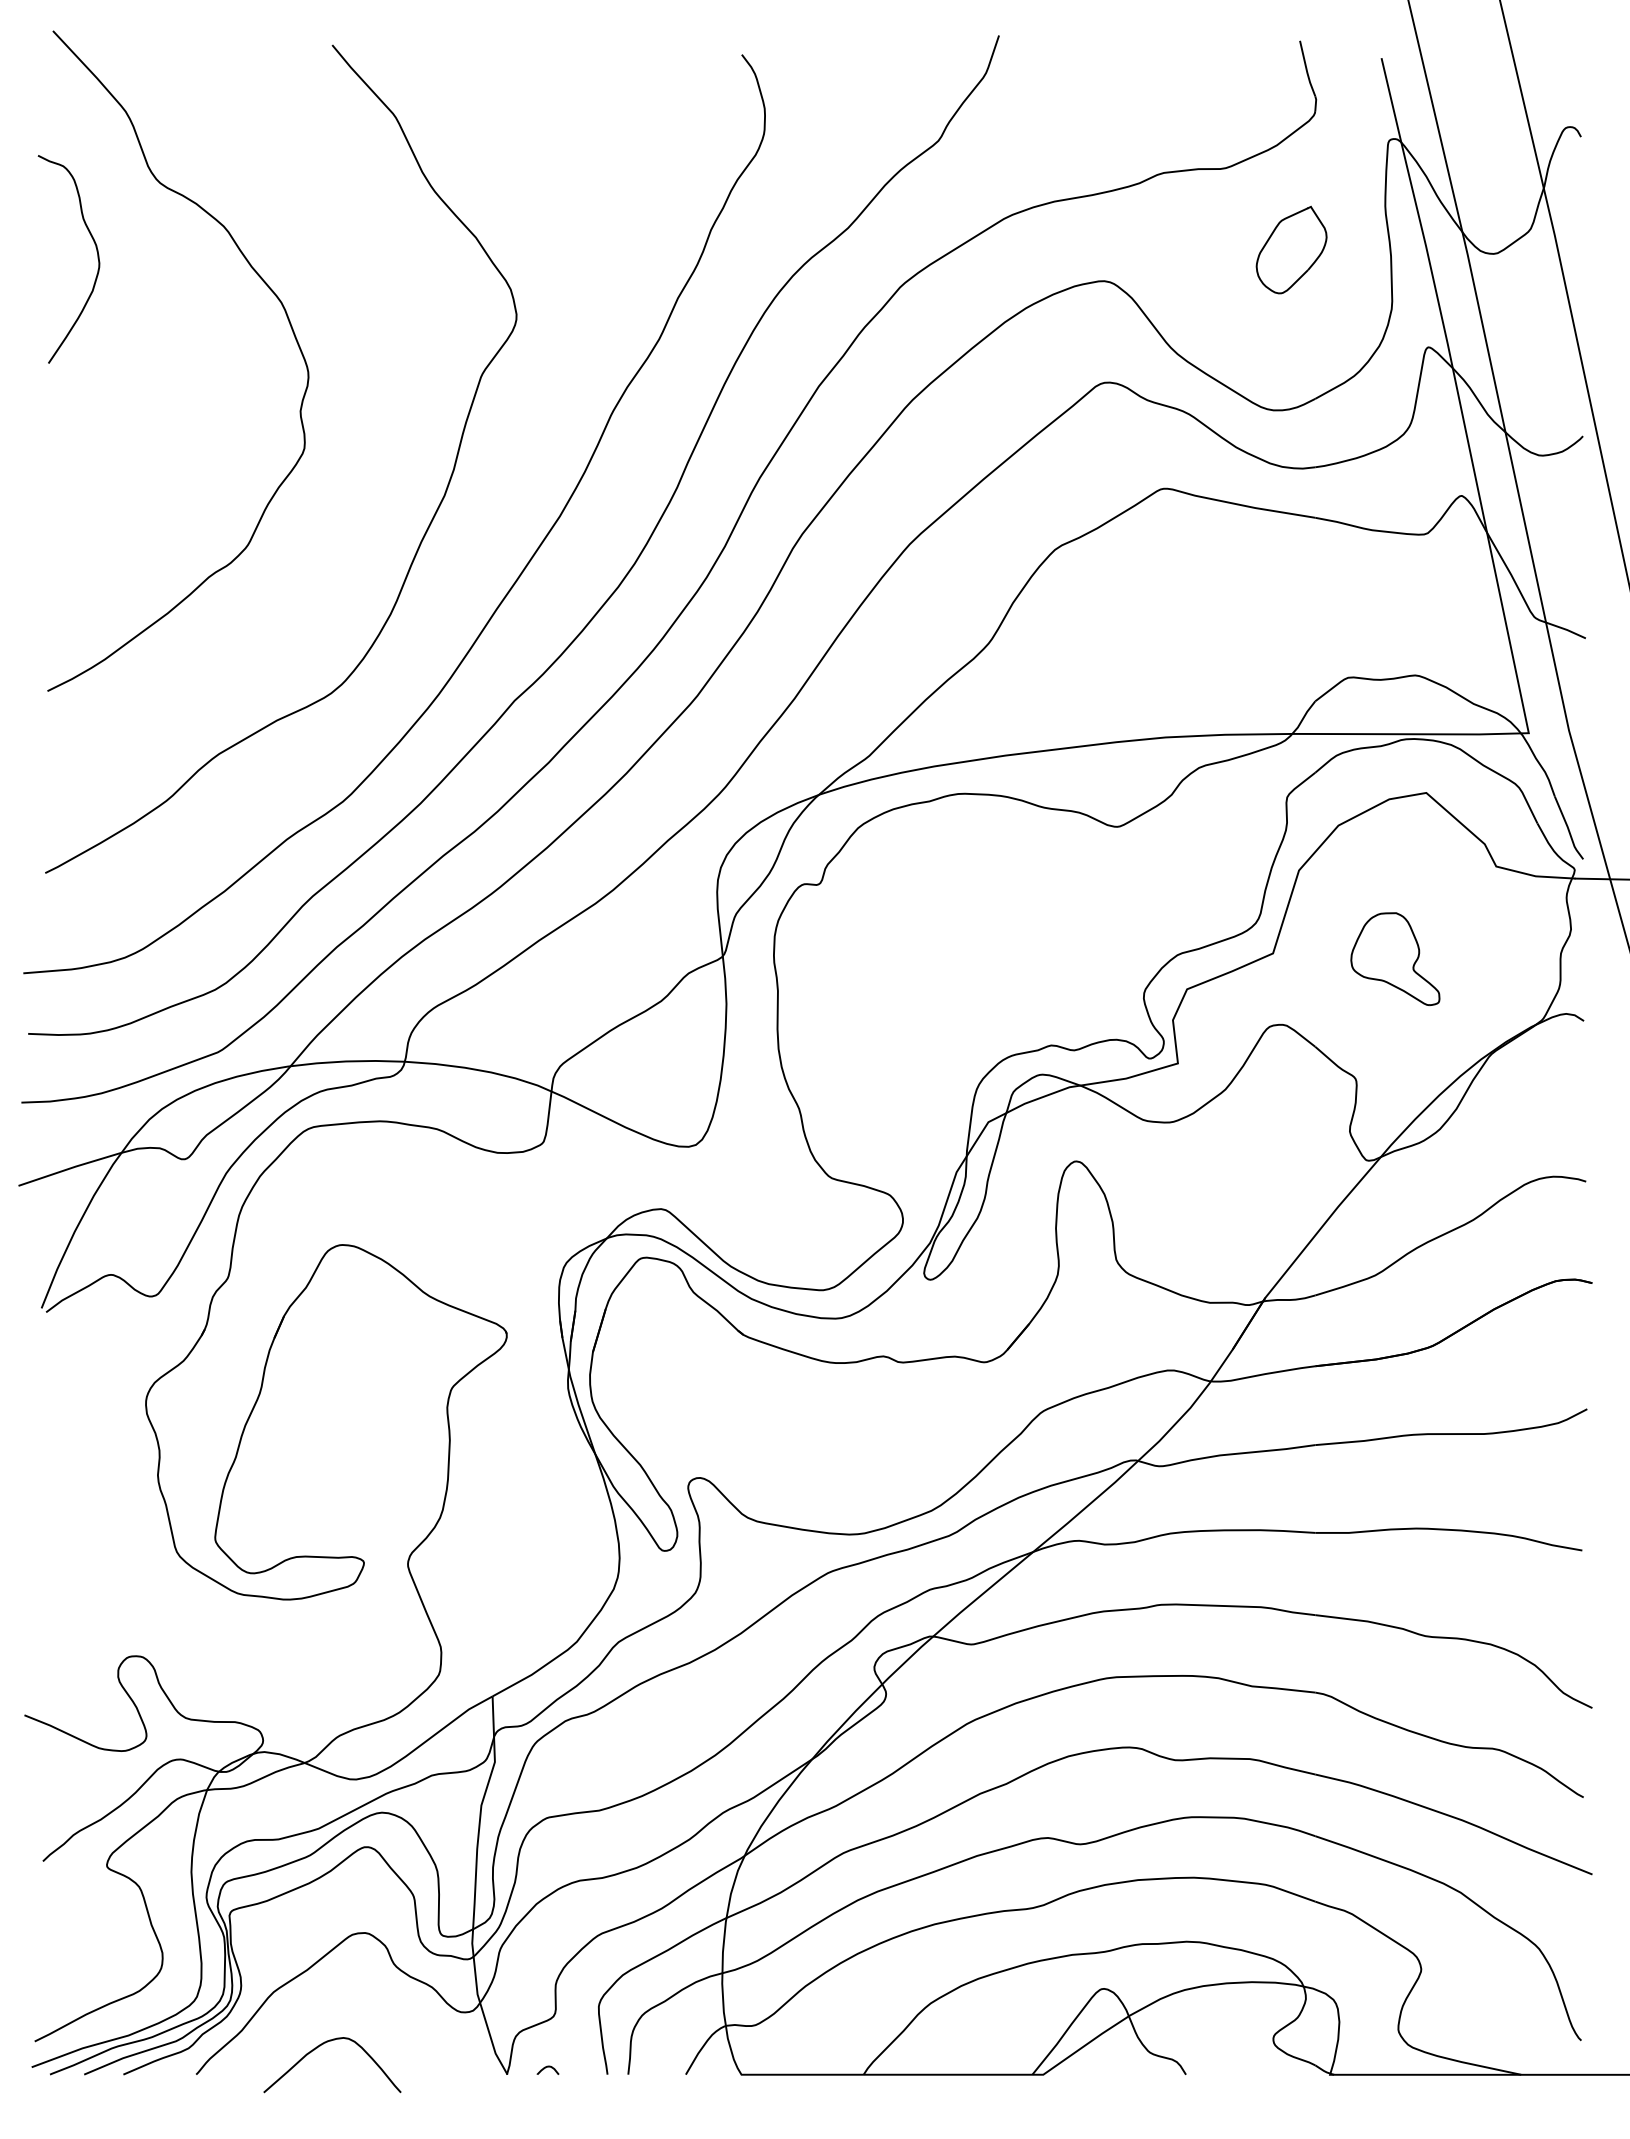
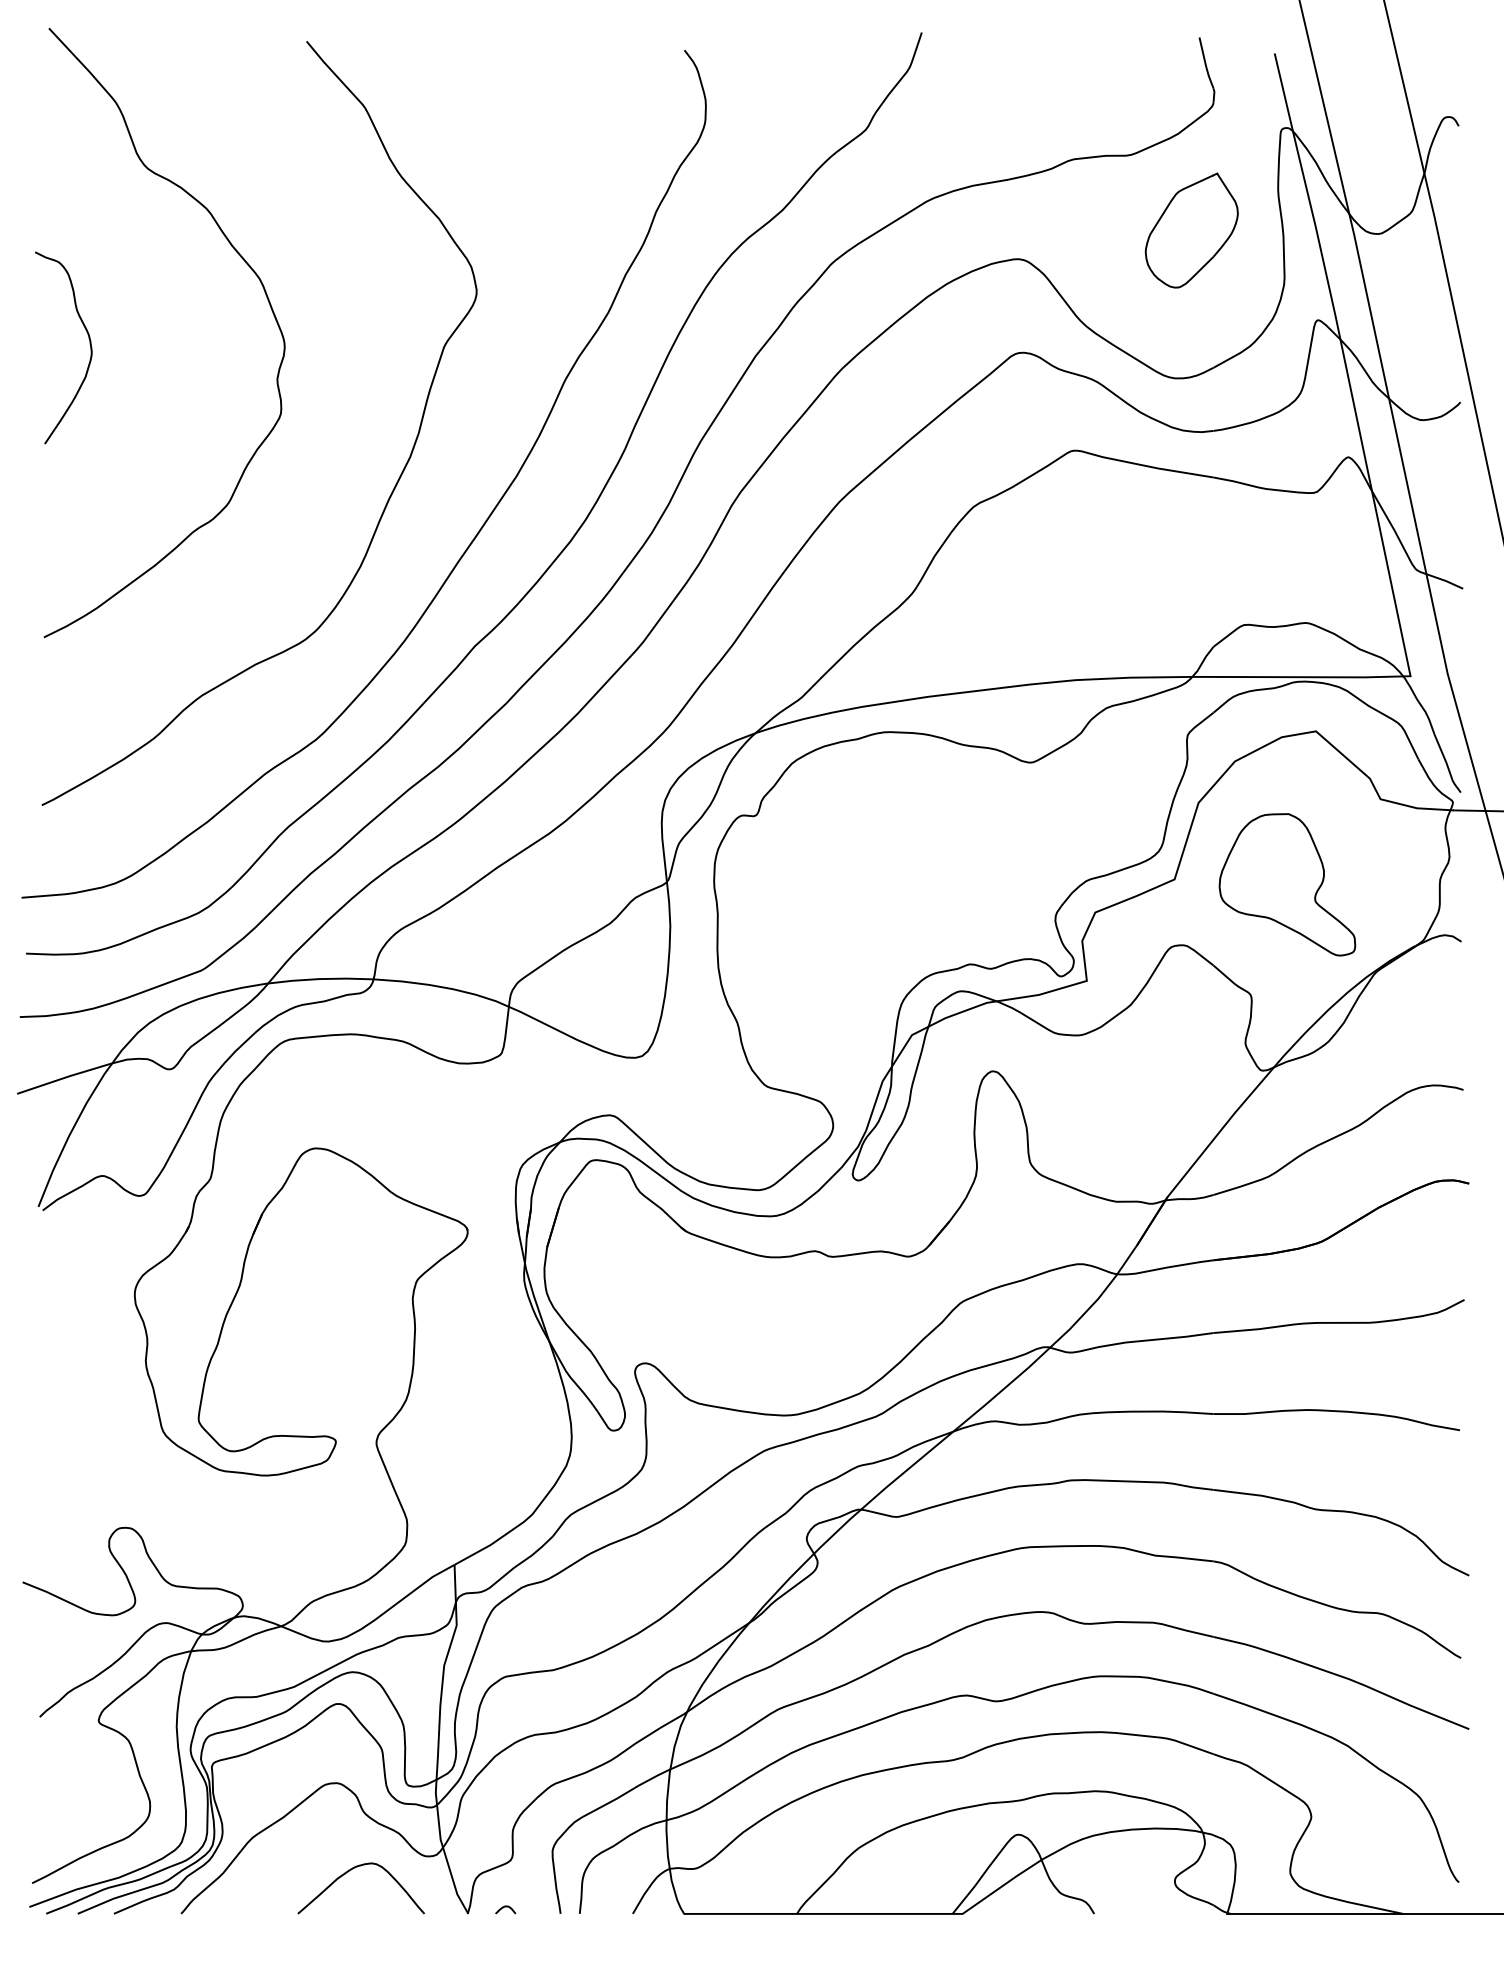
part: (1291, 249) -> (1191, 229), size x1.43
curve: (97, 258) -> (90, 347), moved
part: (1395, 958) -> (1287, 884), size x1.67
curve: (320, 2046) -> (350, 1871), moved

